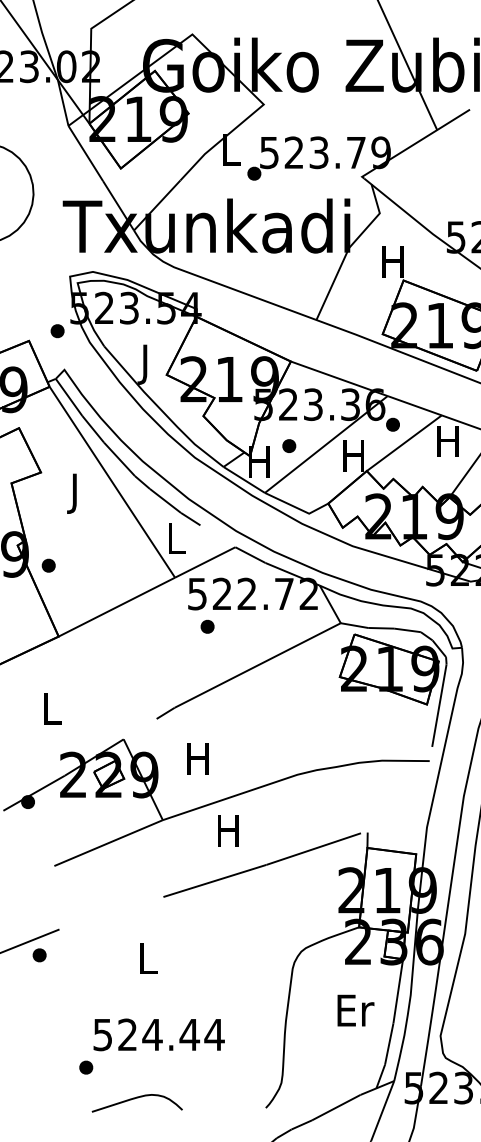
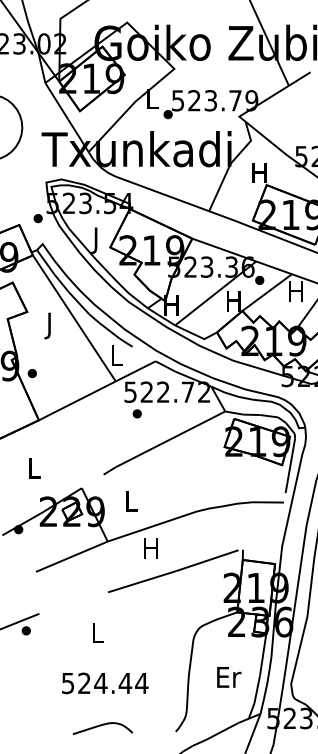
part: (288, 446) -> (190, 294), removed
text: (197, 759) -> (130, 501), H -> L
text: (356, 1010) -> (229, 677), moved
part: (85, 1066) -> (56, 704), removed
curve: (135, 1100) -> (101, 726), moved

